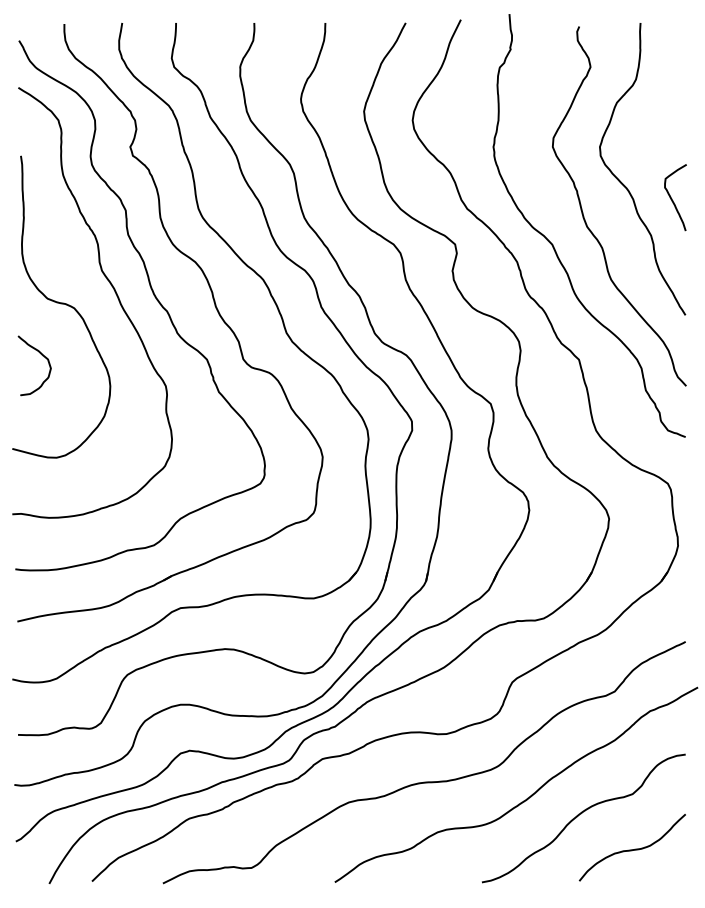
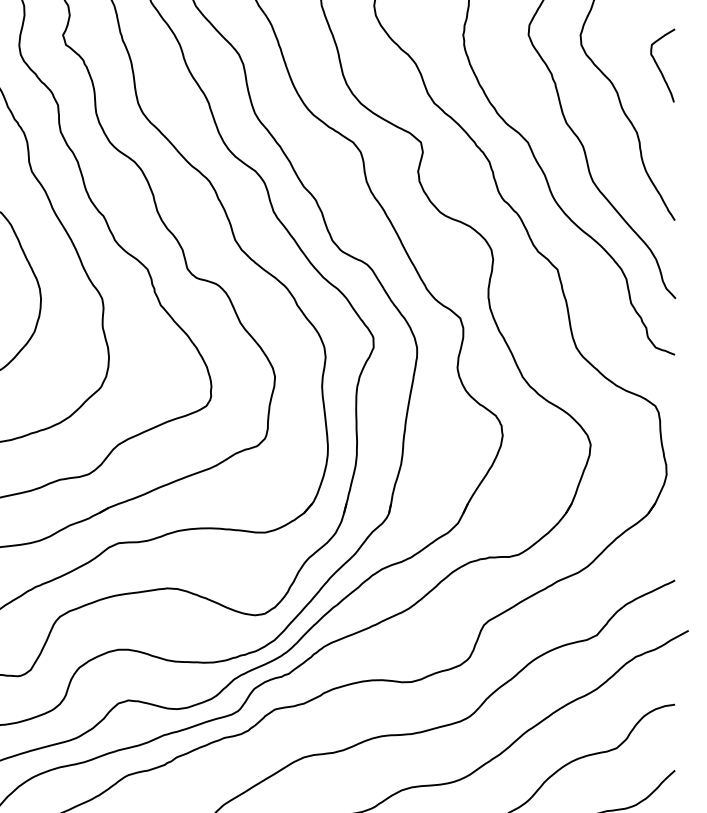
curve: (672, 198) -> (659, 66), moved

